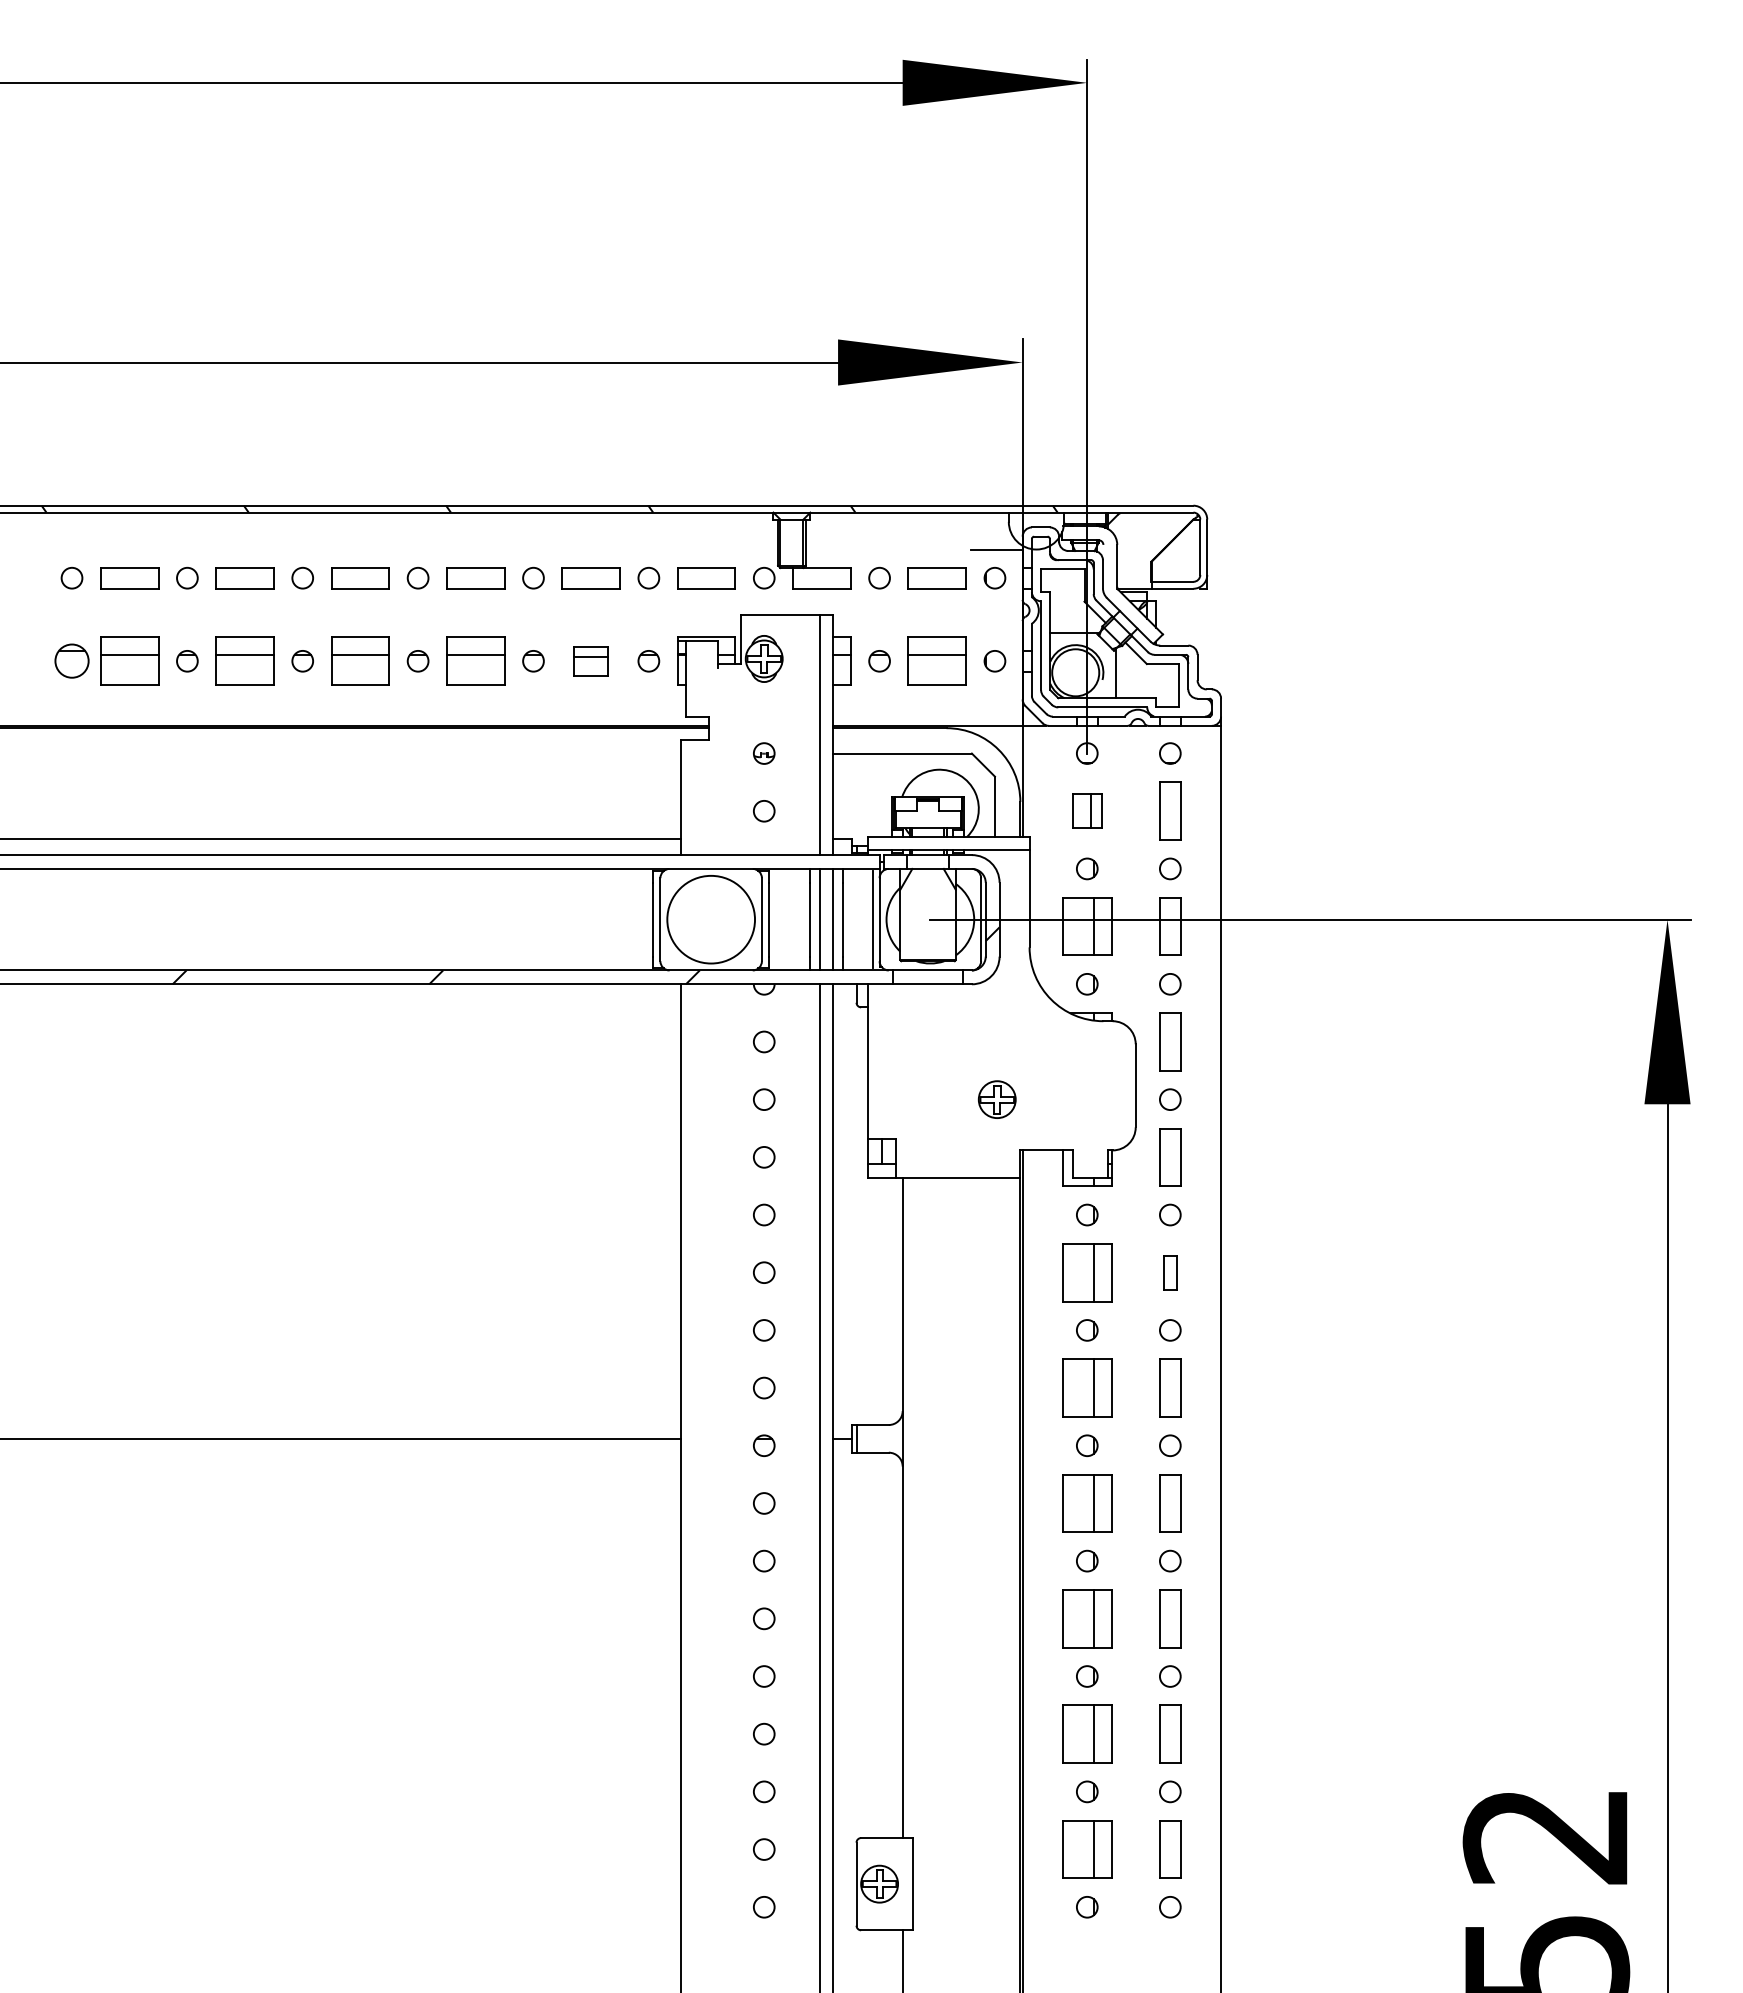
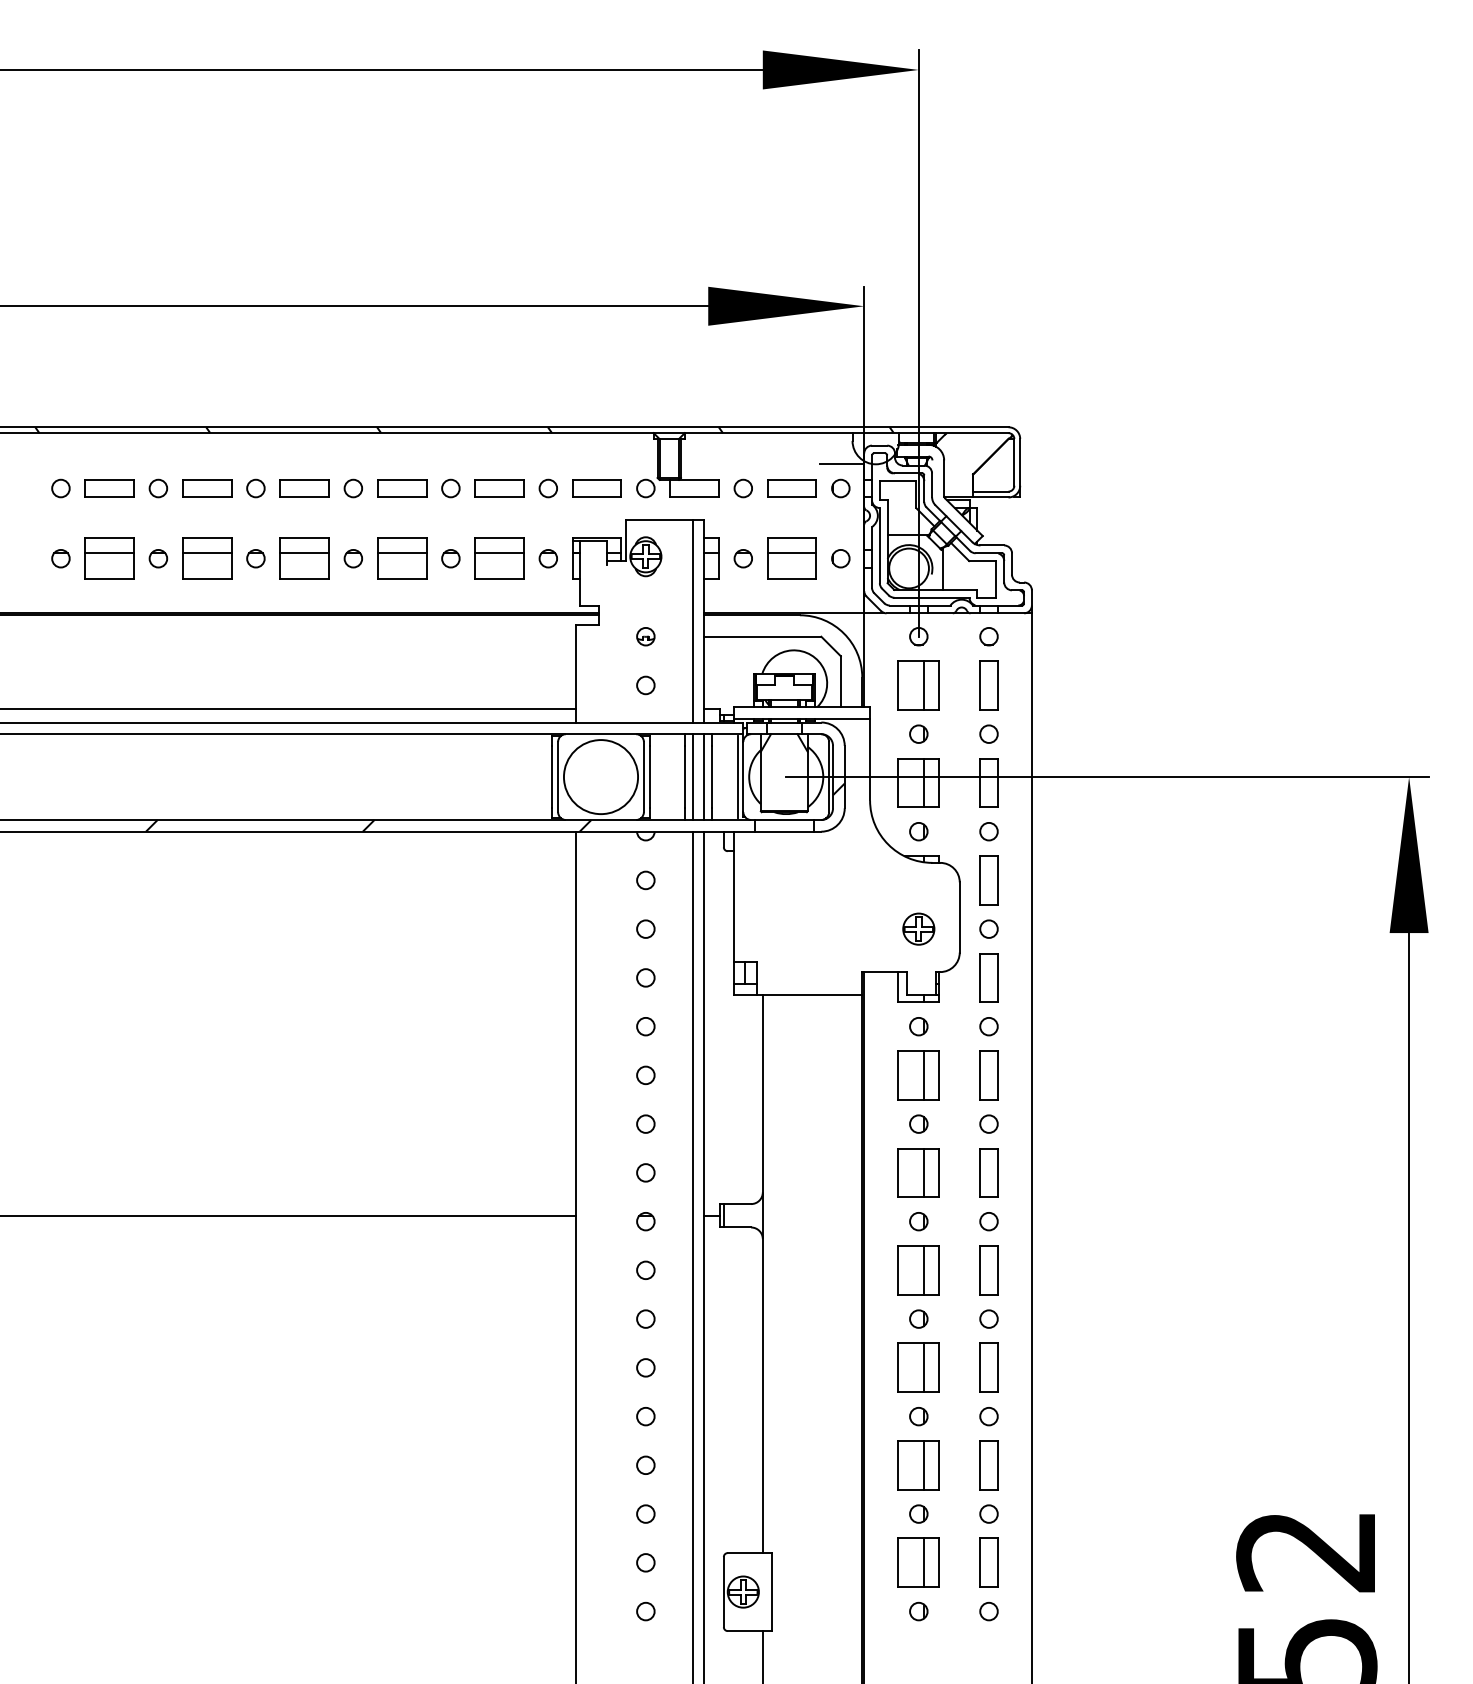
part: (590, 660) -> (499, 558), size x1.67
part: (71, 661) -> (60, 558), size x0.62
part: (1087, 810) -> (919, 684), size x1.67
part: (996, 1099) -> (918, 929), moved
part: (1170, 1272) -> (989, 1075), size x1.67

